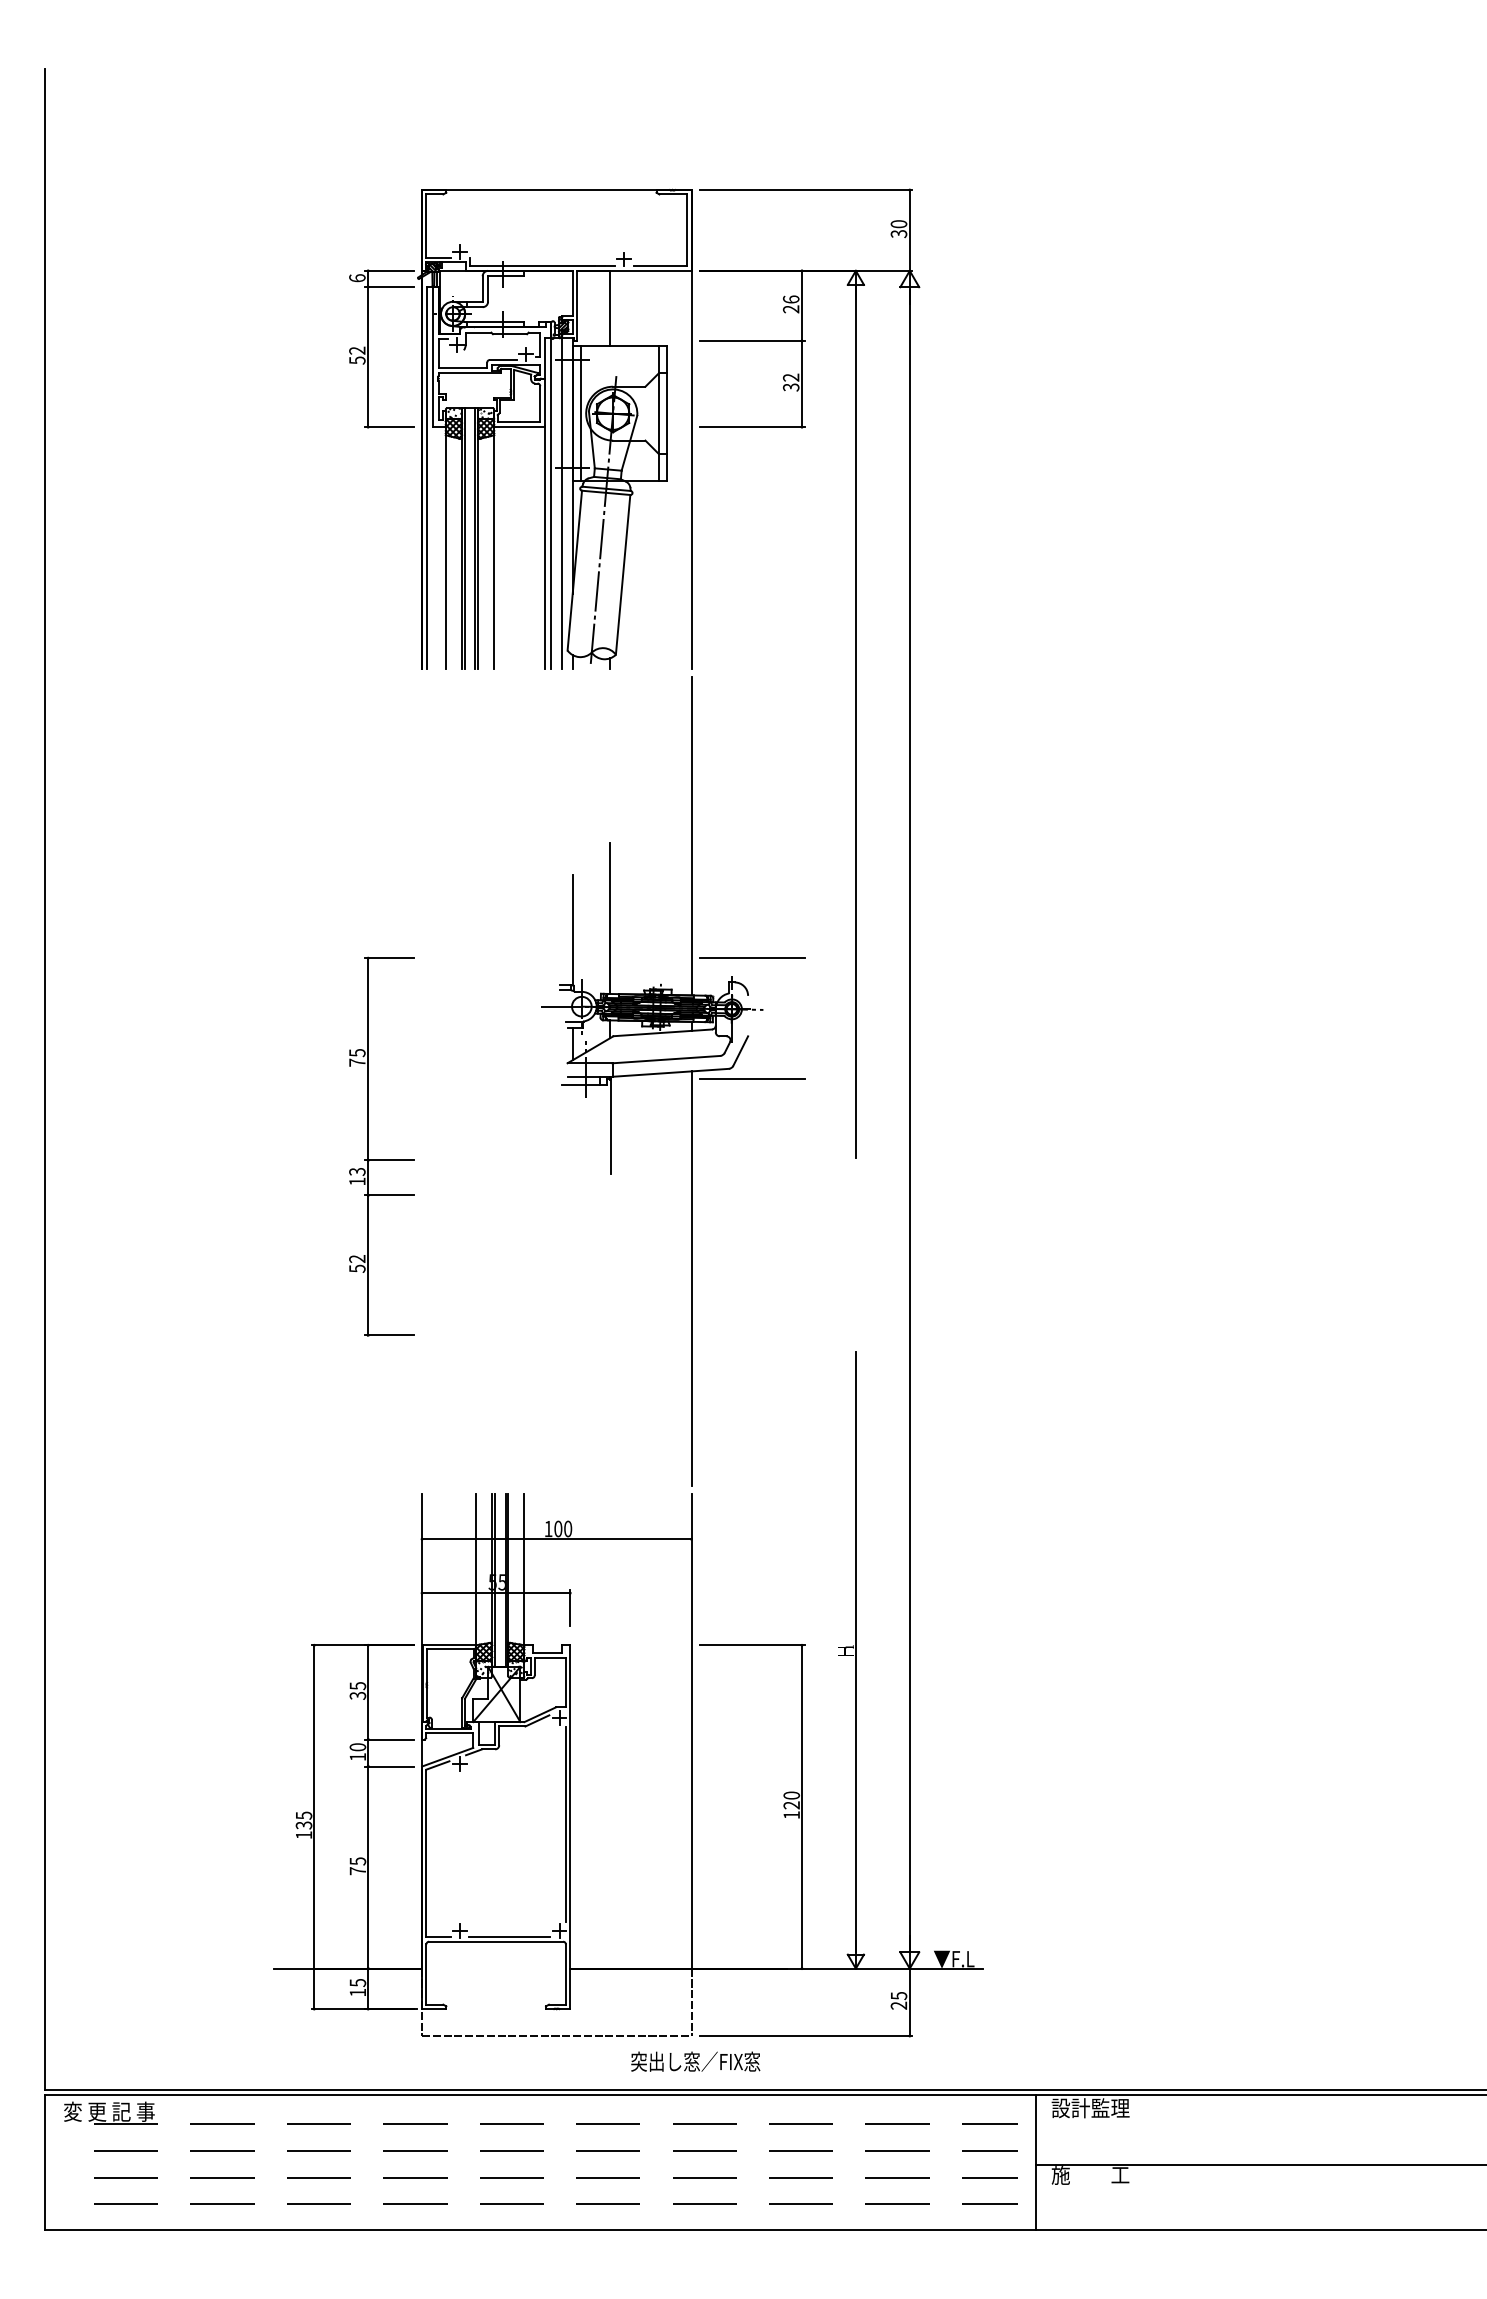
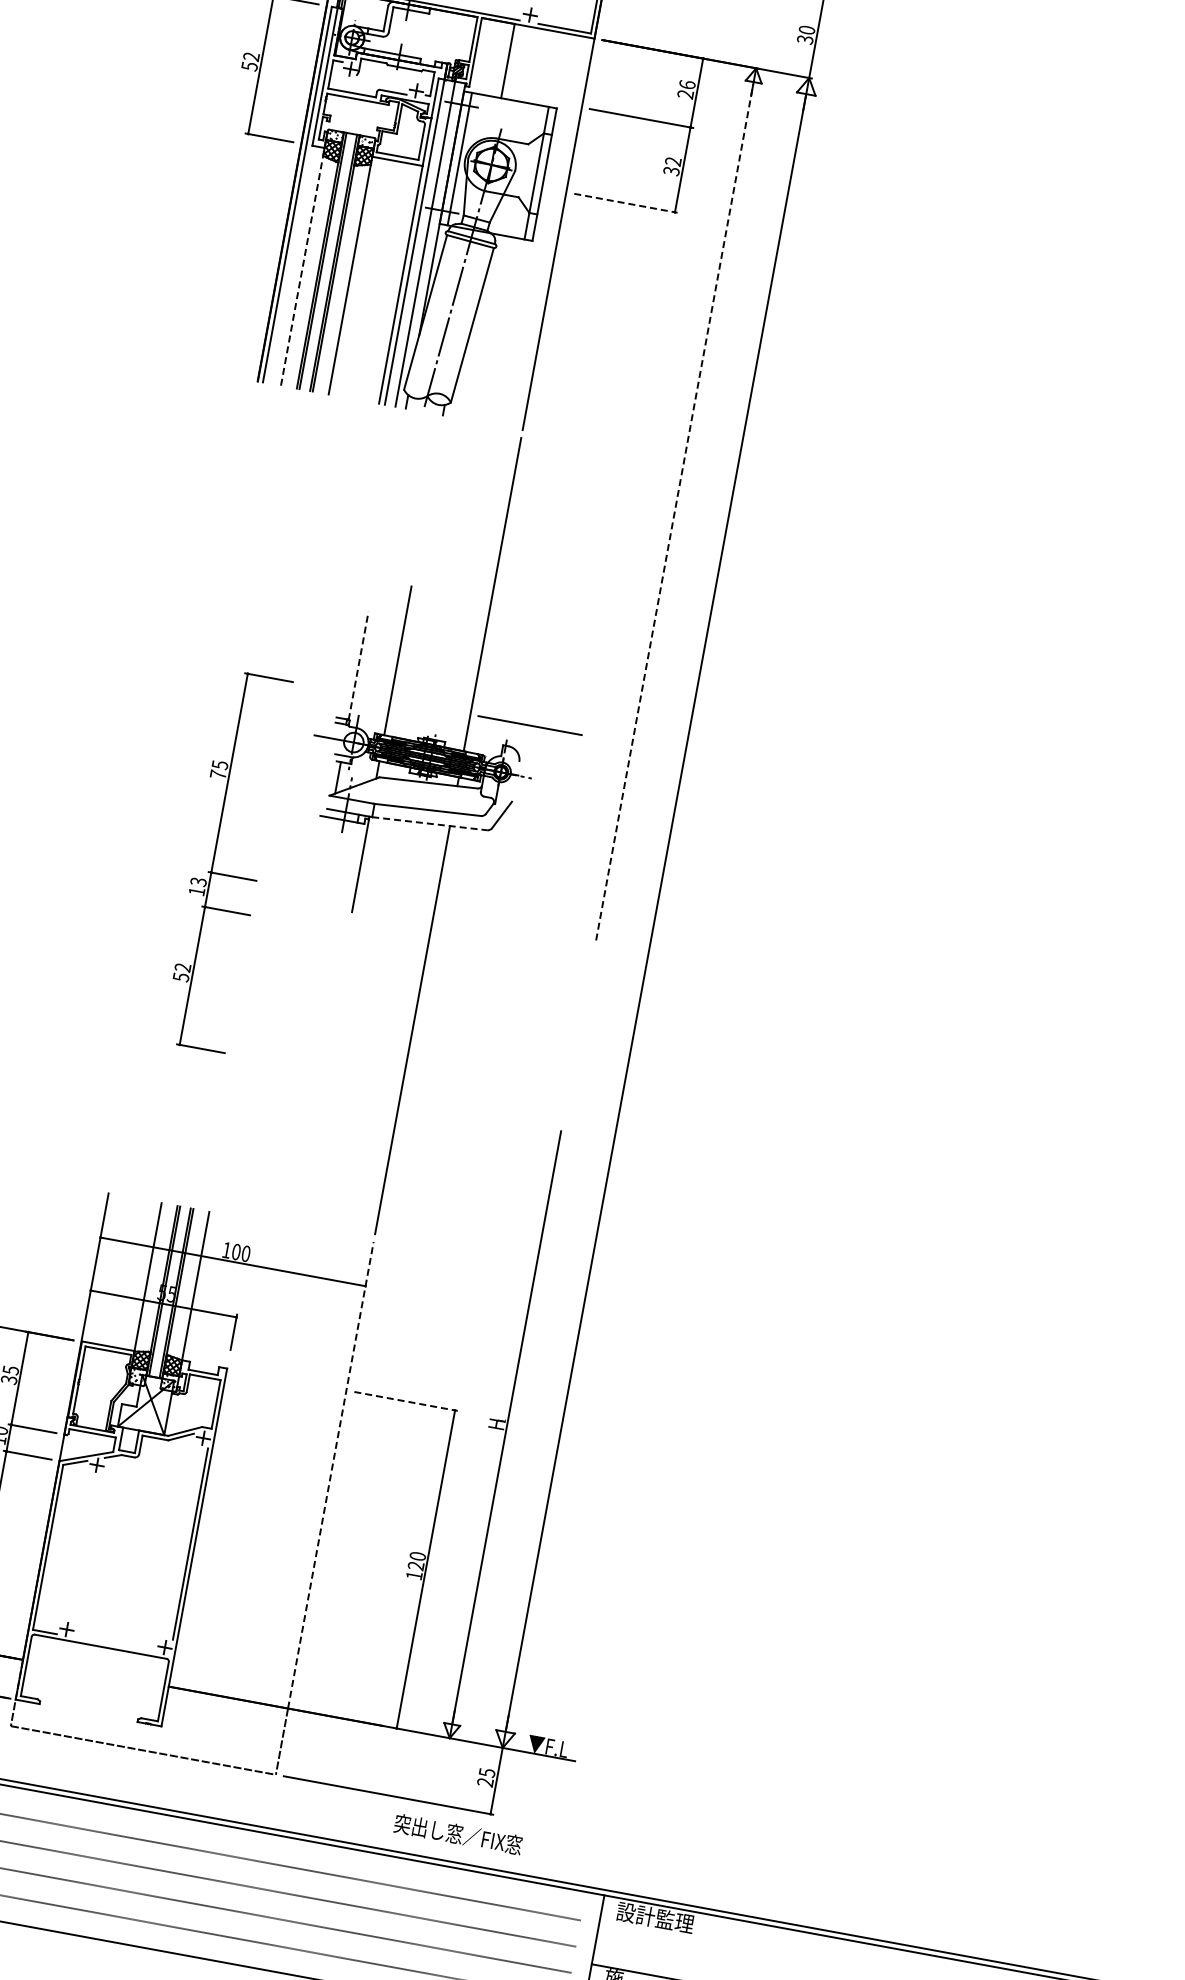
line: (752, 427) -> (626, 203), solid -> dashed
line: (445, 552) -> (301, 271), solid -> dashed
line: (855, 721) -> (674, 511), solid -> dashed
line: (572, 929) -> (358, 664), solid -> dashed
line: (671, 1072) -> (430, 823), solid -> dashed
line: (751, 1079) -> (507, 844), removed
part: (368, 1146) -> (214, 859), moved
line: (752, 1645) -> (406, 1401), solid -> dashed
line: (691, 1731) -> (330, 1475), solid -> dashed
line: (509, 1937) -> (114, 1645), removed
text: (695, 2061) -> (458, 1834), moved

